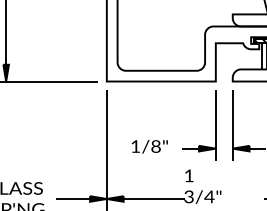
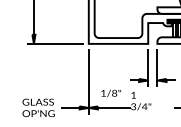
text: (150, 146) -> (111, 93), moved

